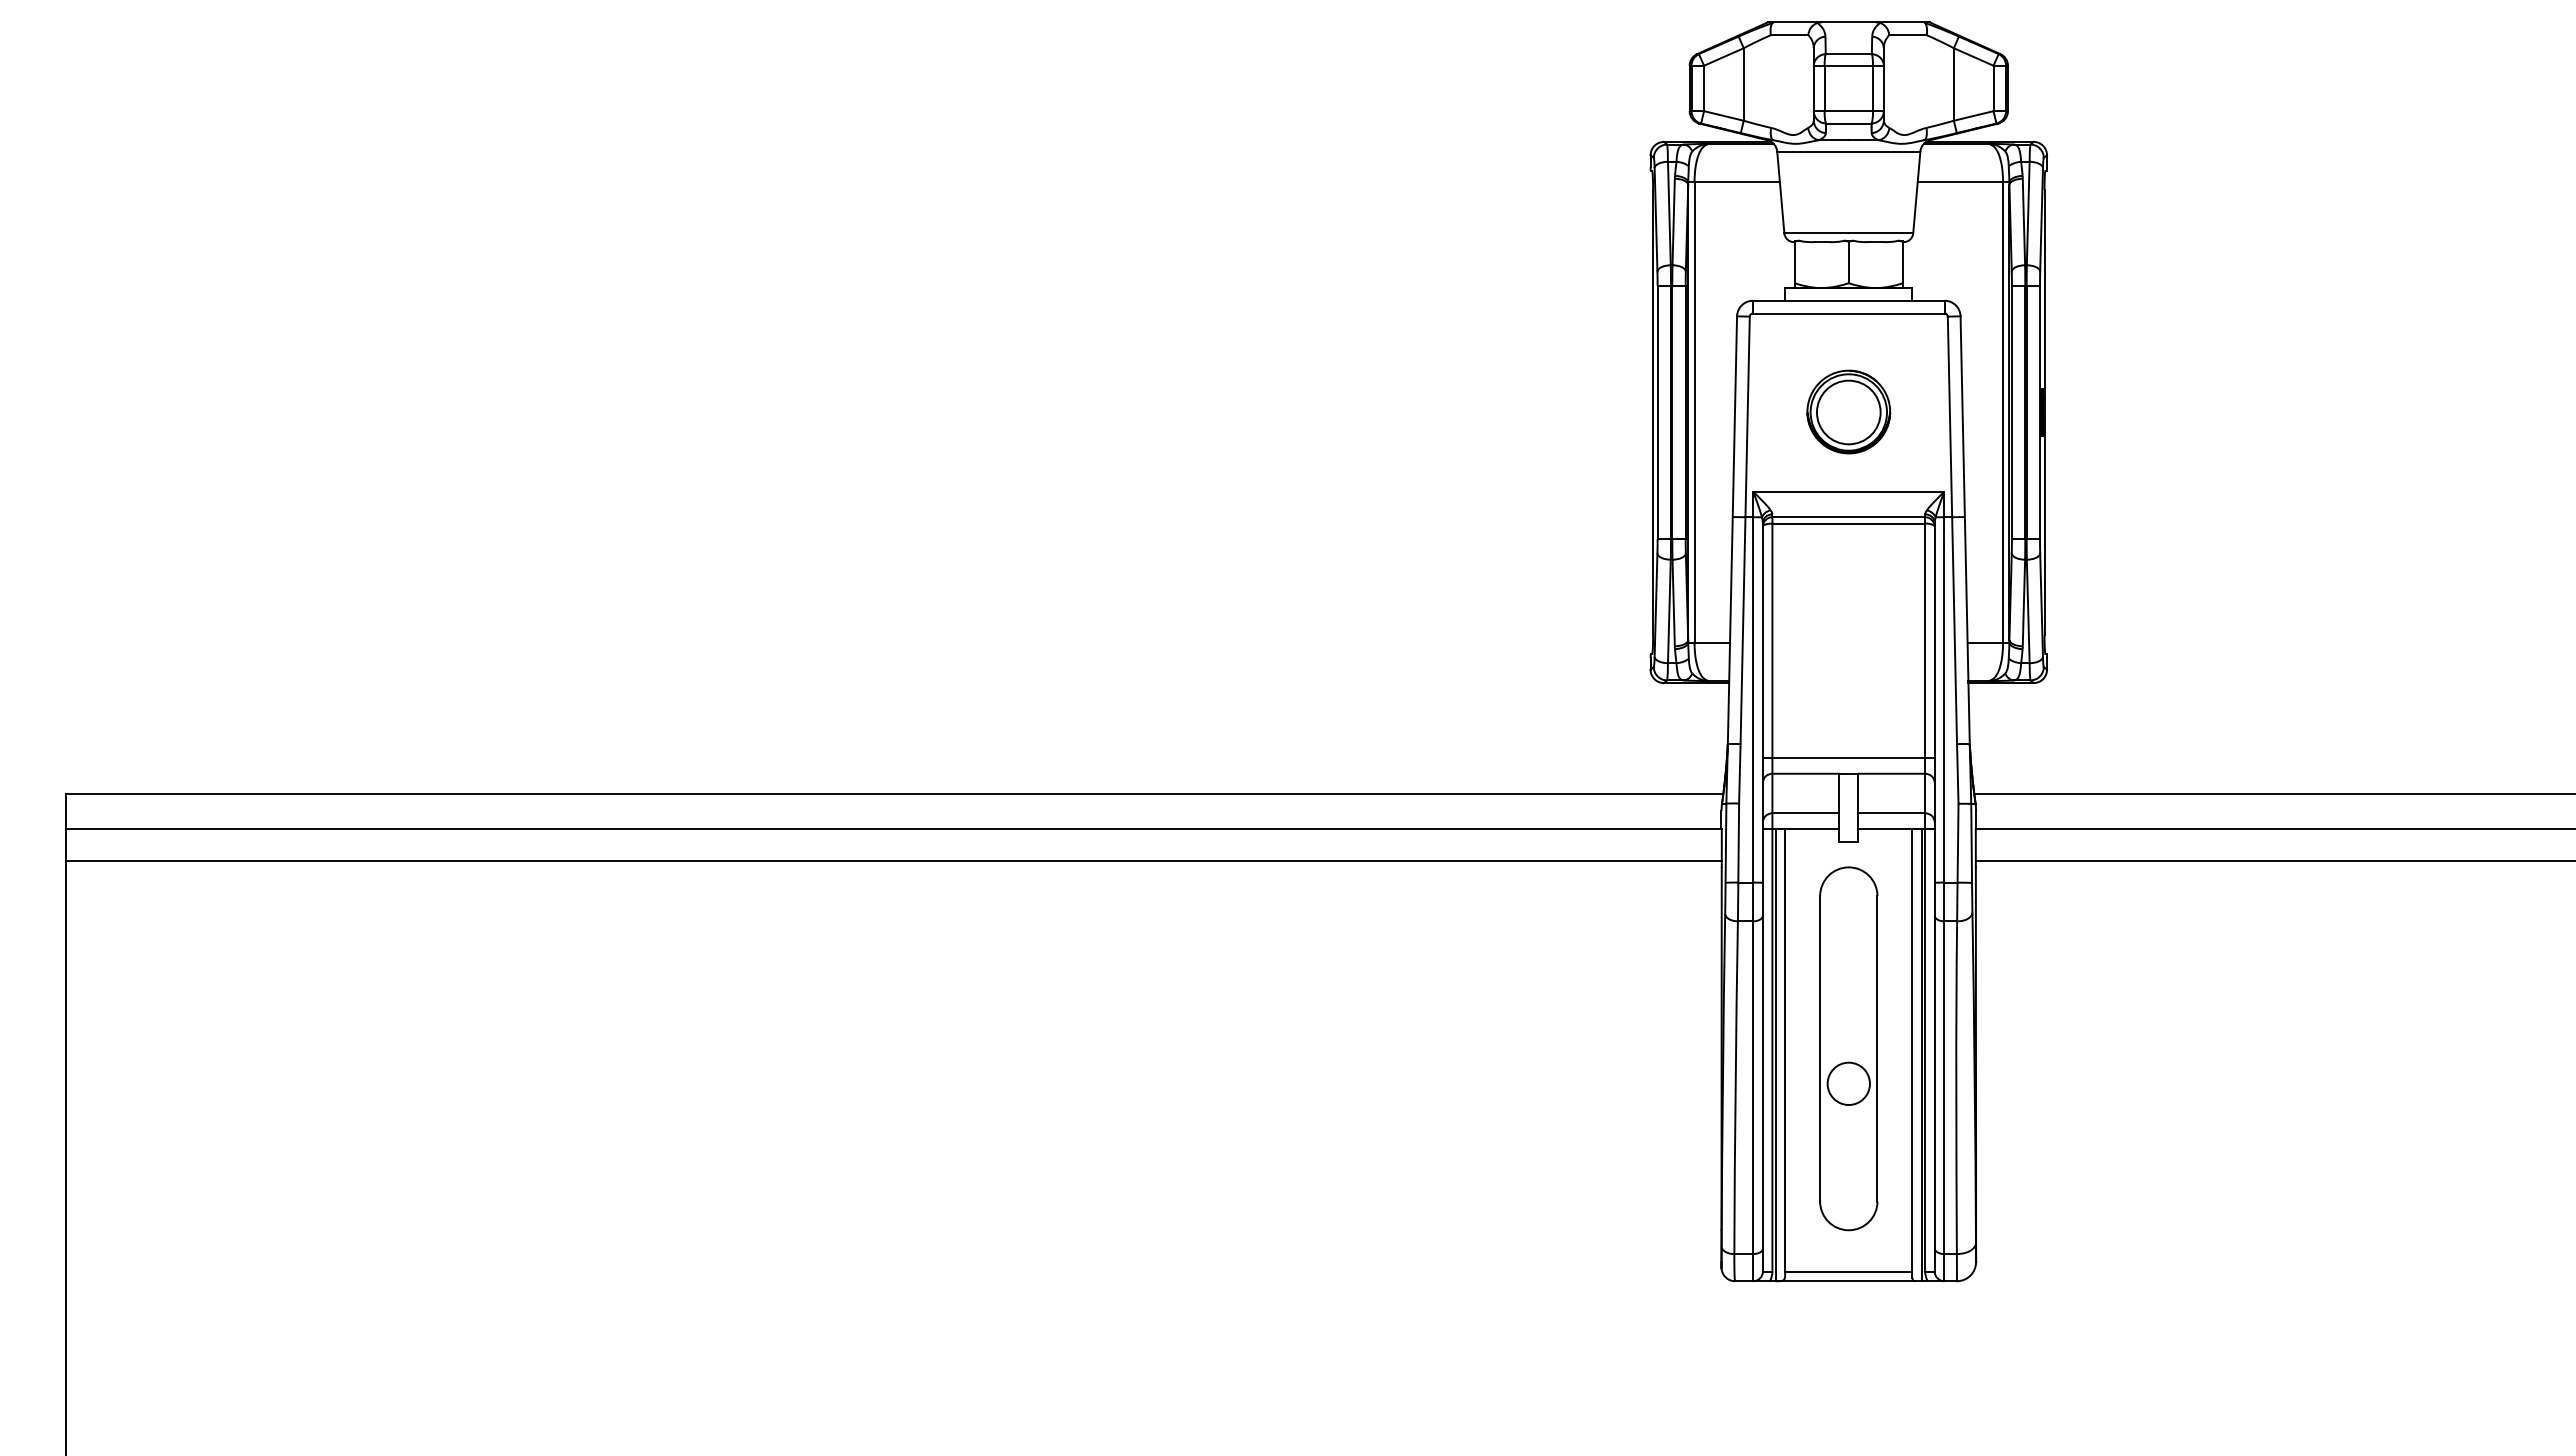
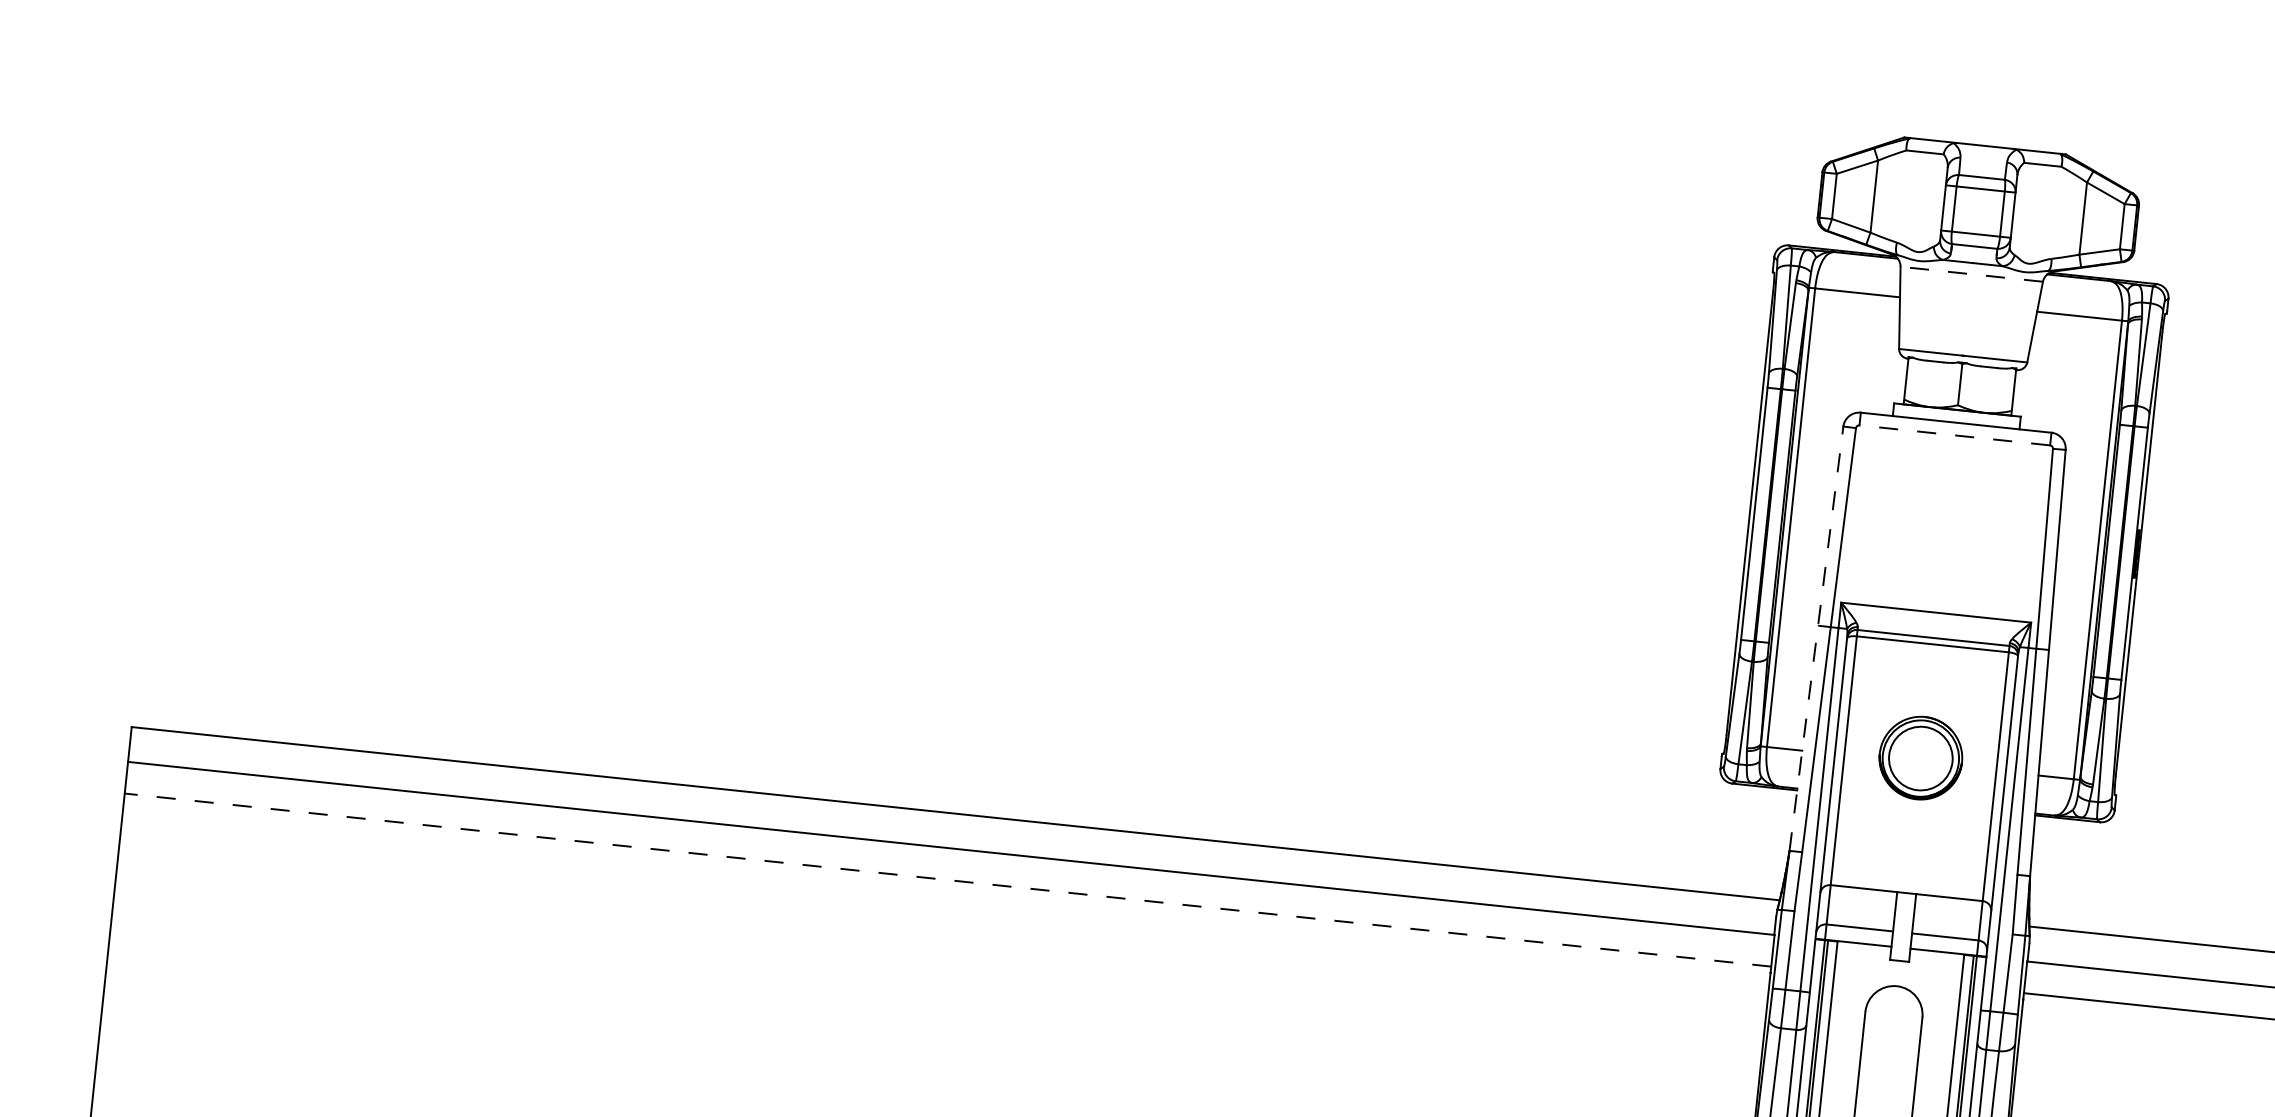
line: (1848, 151) -> (1971, 274), solid -> dashed
line: (1848, 313) -> (1954, 435), solid -> dashed
part: (1848, 411) -> (1920, 757), moved
line: (1732, 529) -> (1816, 638), solid -> dashed
line: (1848, 758) -> (1908, 877), removed
line: (893, 861) -> (947, 880), solid -> dashed

